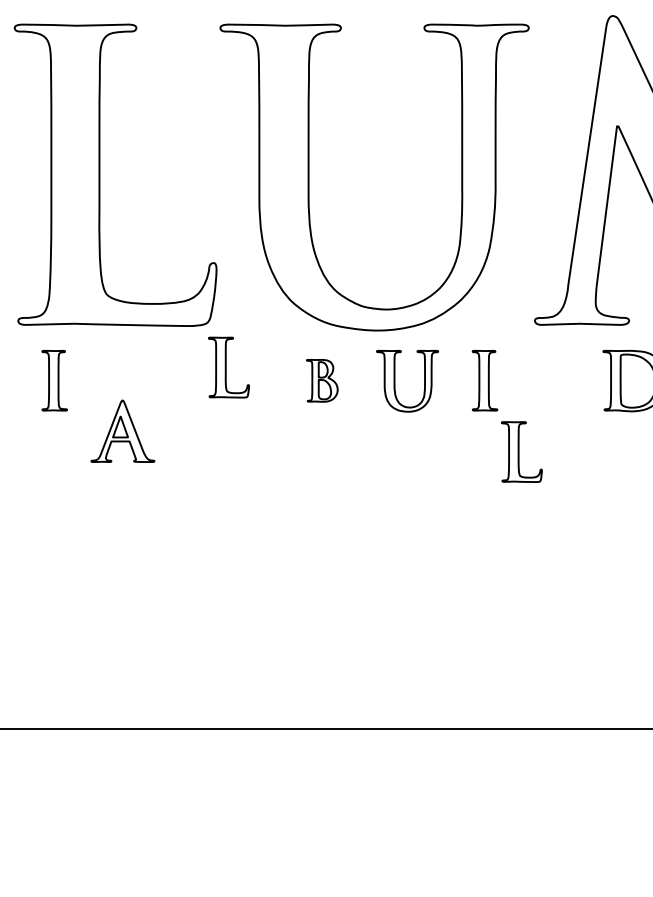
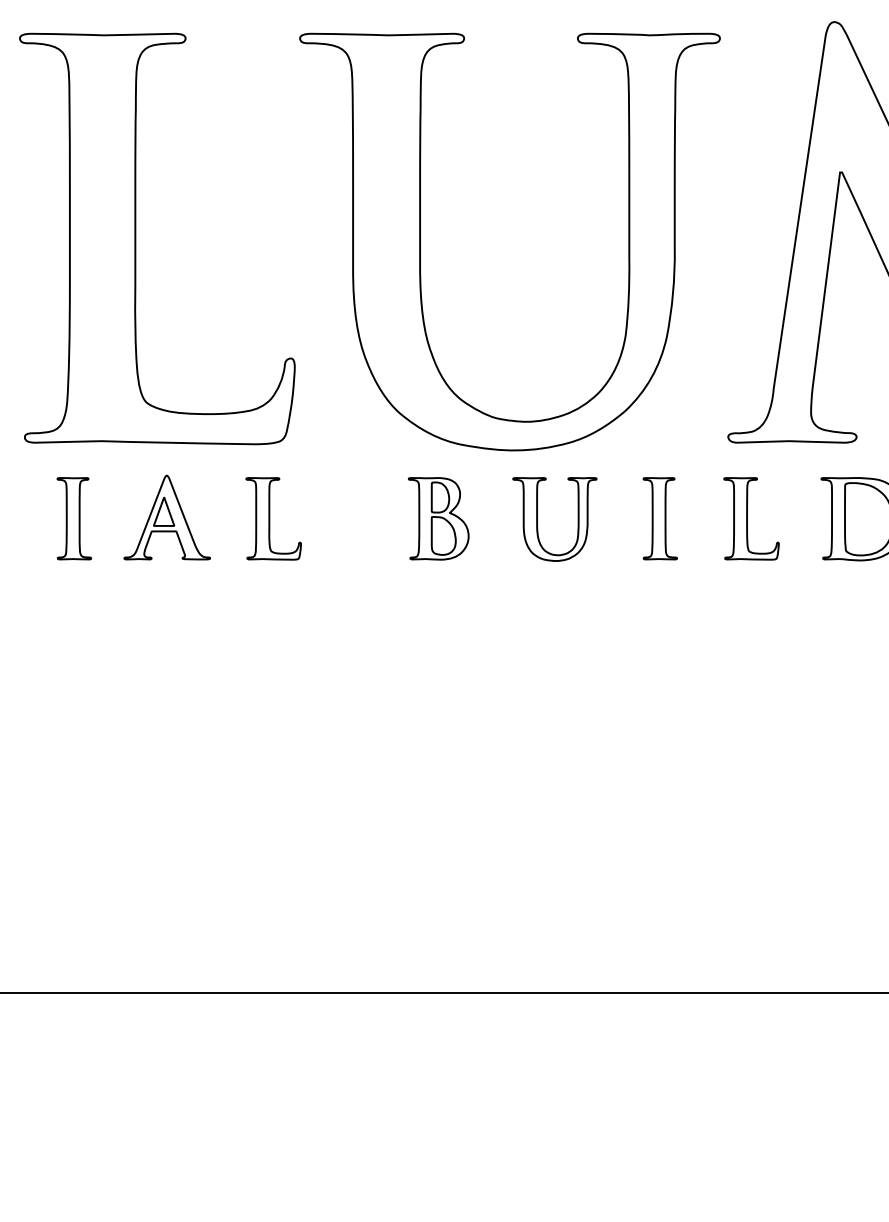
part: (228, 367) -> (273, 518), moved
part: (322, 380) -> (438, 518), size x1.43
part: (122, 431) -> (166, 517), moved
part: (521, 451) -> (751, 518), moved

